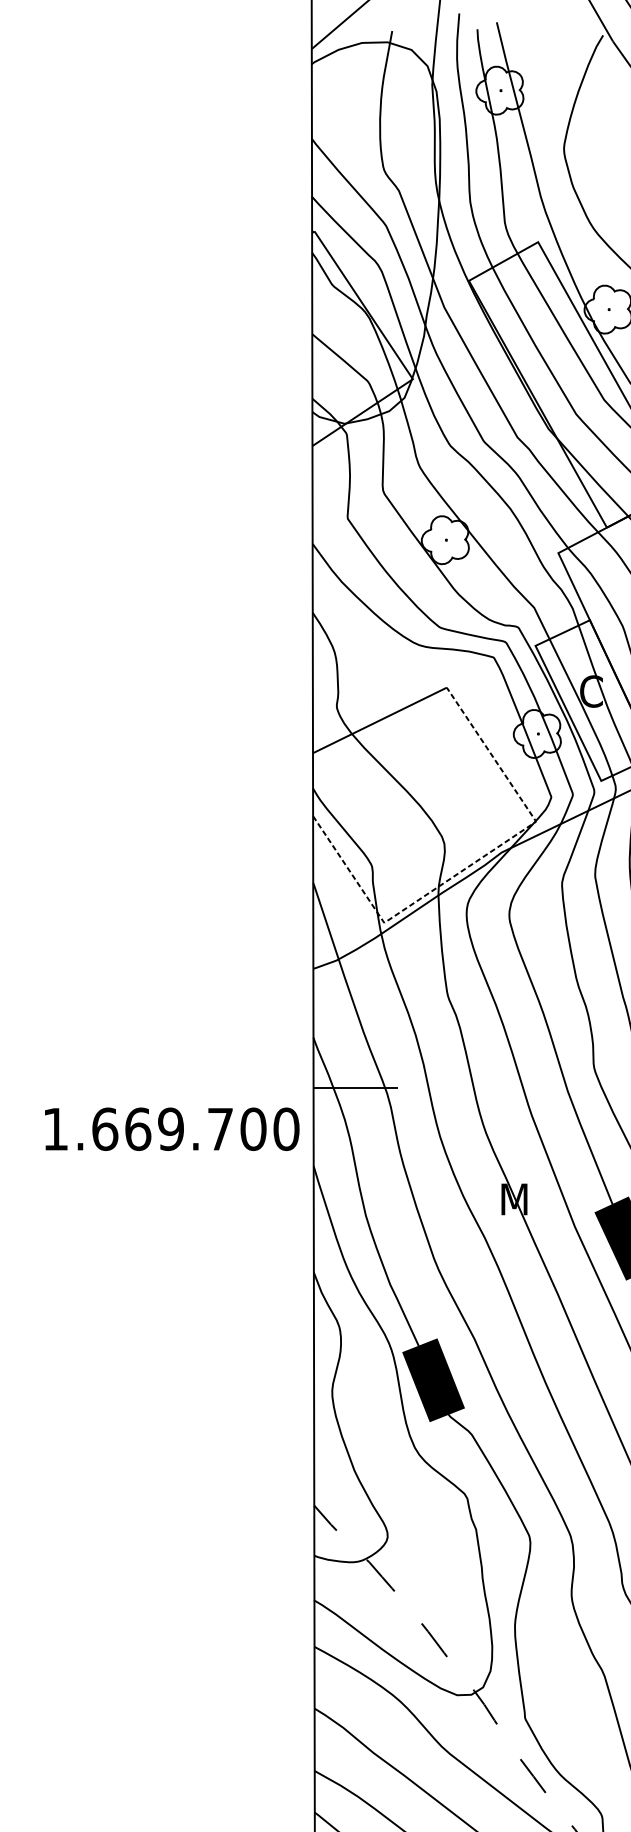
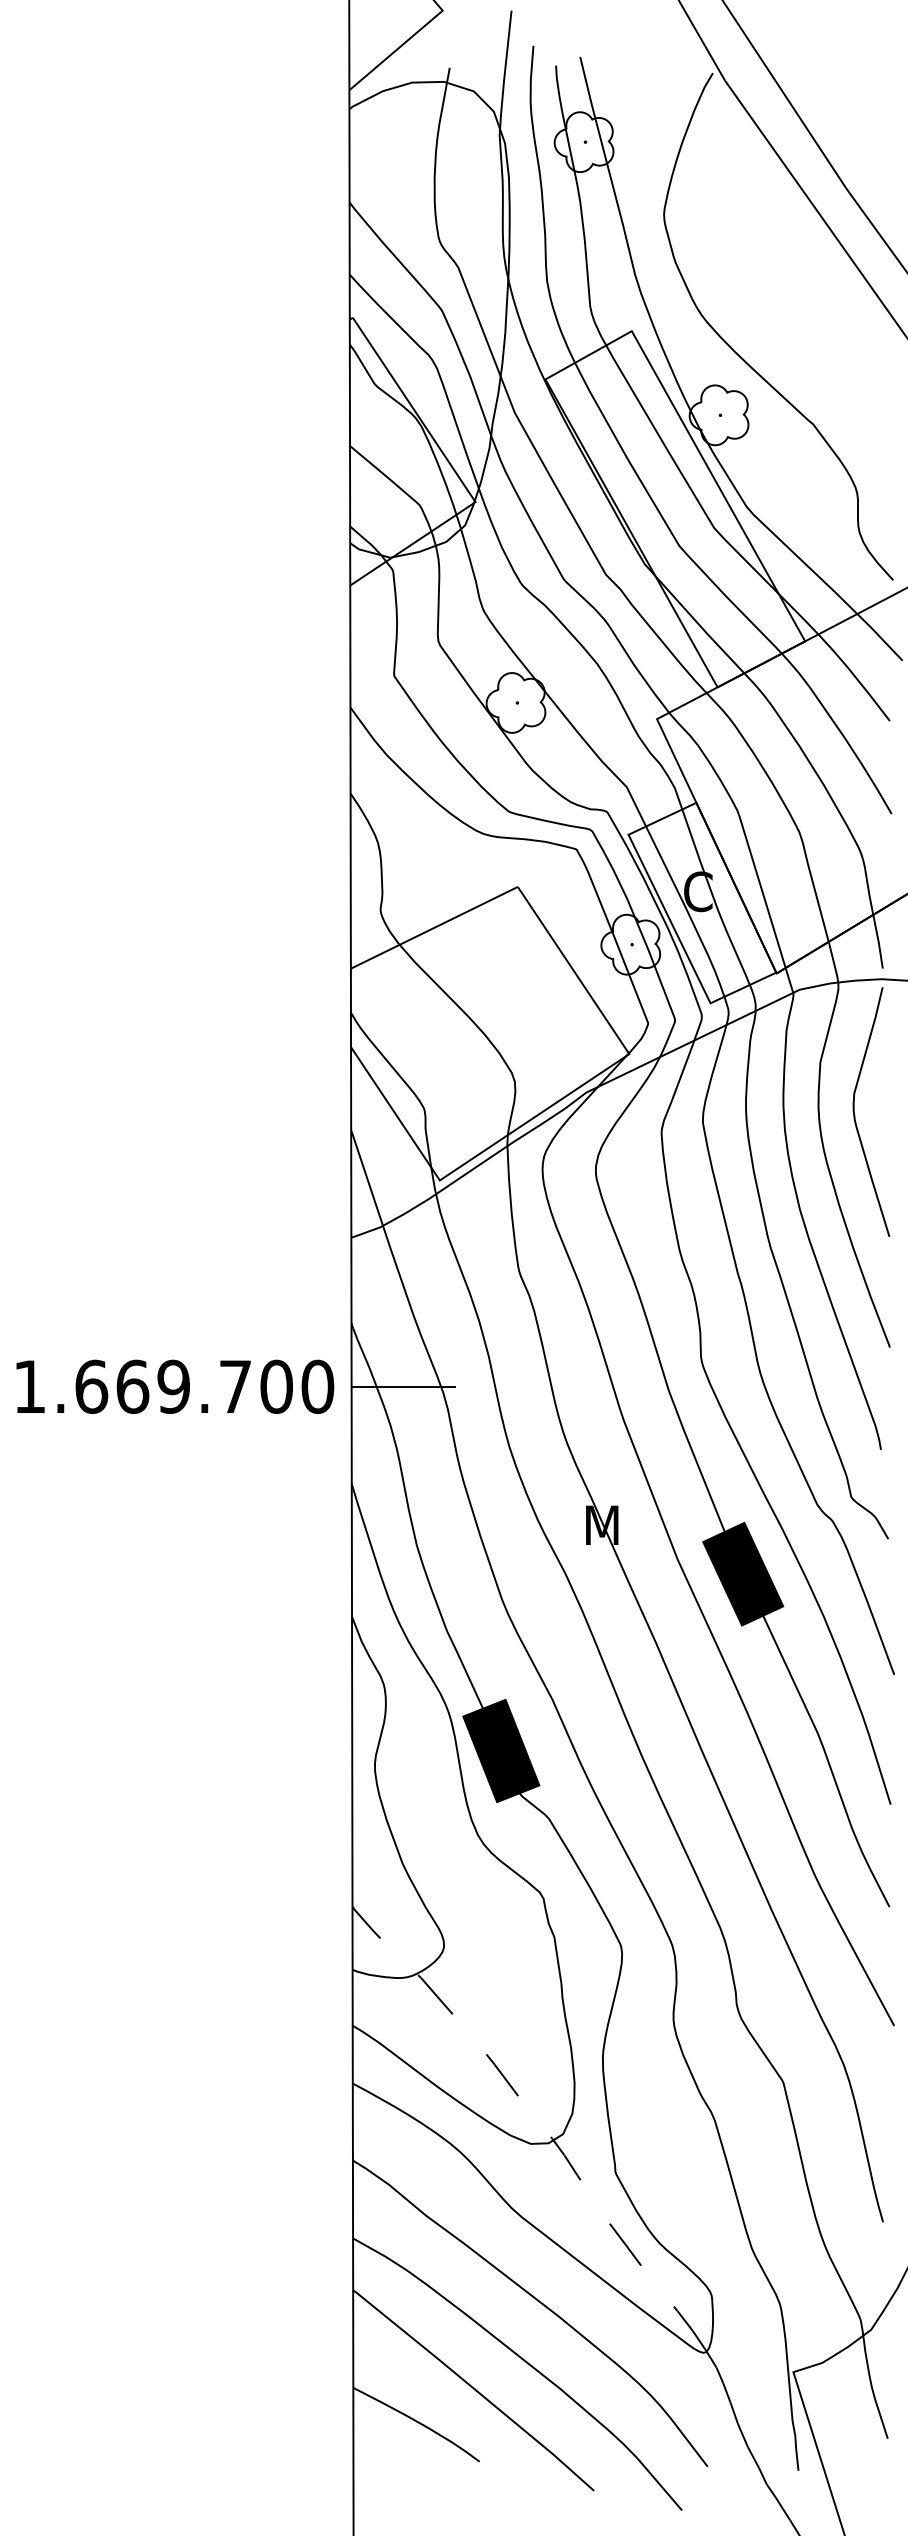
line: (473, 863) -> (551, 1106), dashed -> solid
text: (172, 1129) -> (175, 1386), moved

